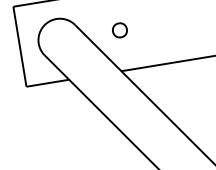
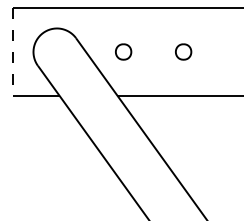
part: (173, 21) -> (183, 51), added
line: (19, 47) -> (12, 52), solid -> dashed

